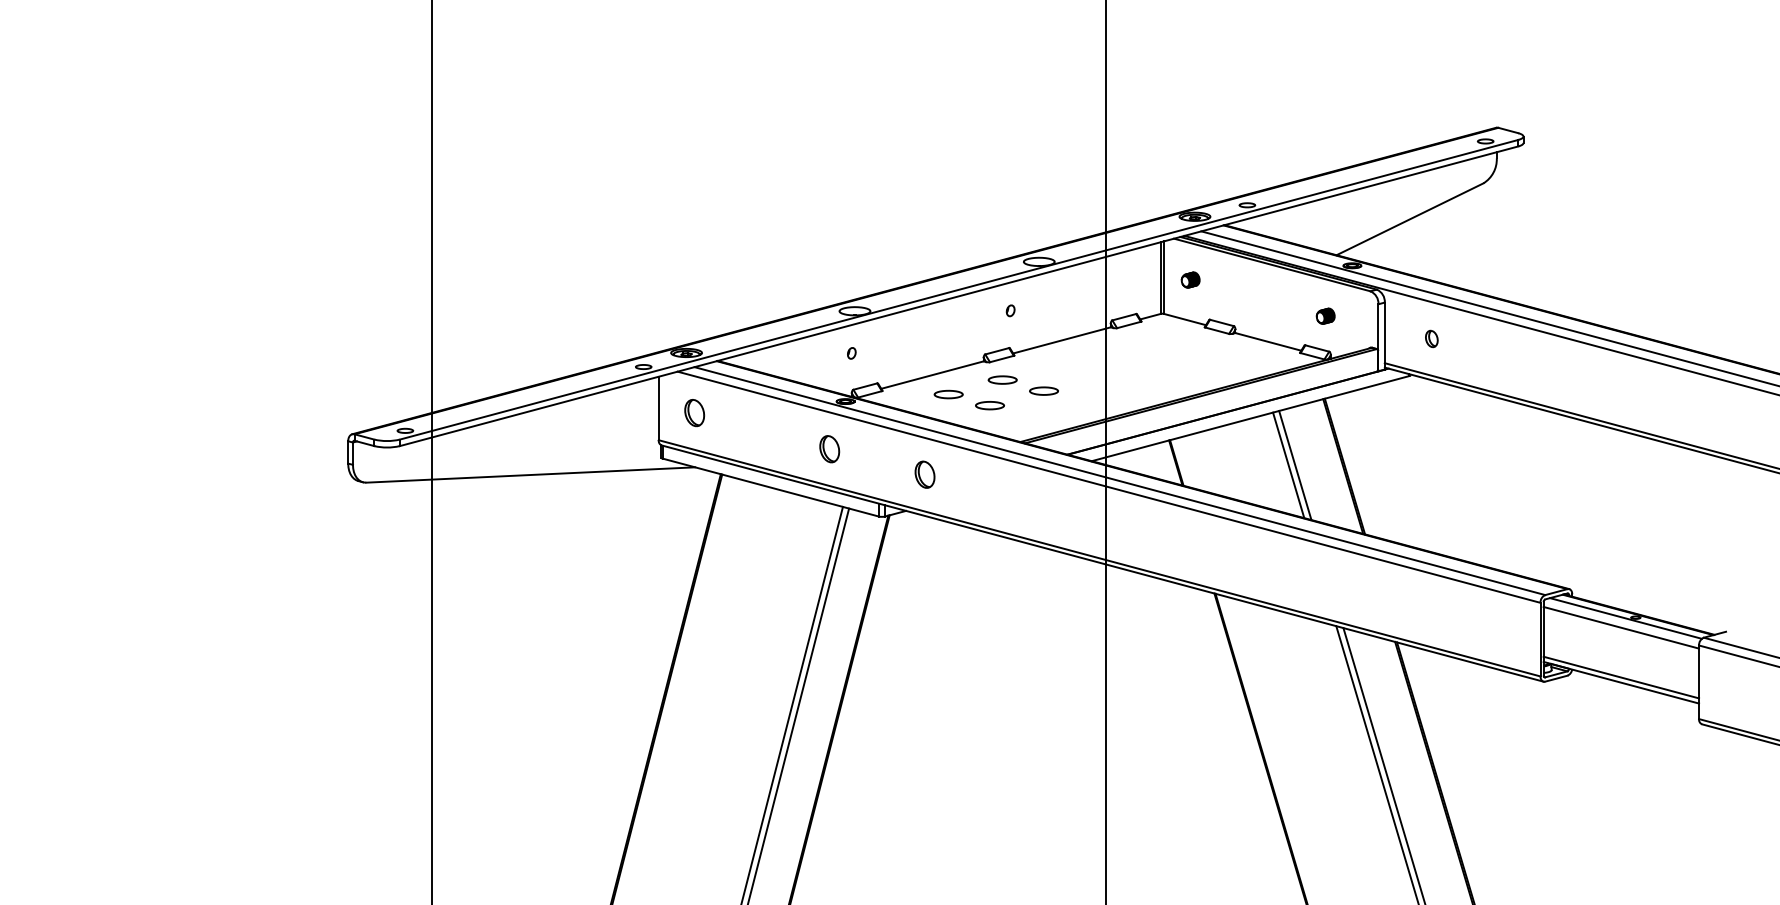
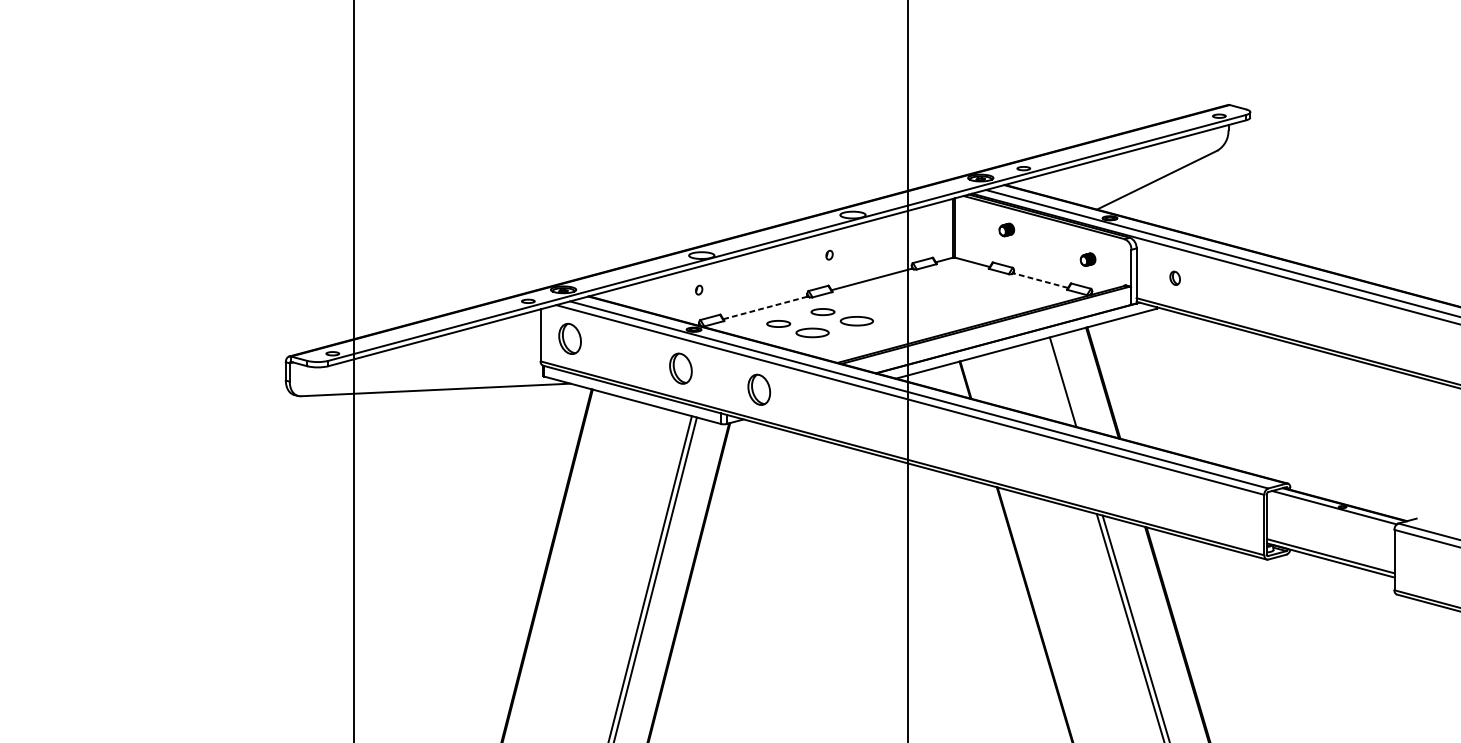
part: (1190, 279) -> (1006, 229), moved
line: (1267, 341) -> (1040, 280), solid -> dashed
line: (932, 375) -> (765, 308), solid -> dashed
part: (1043, 390) -> (856, 320), size x1.4
part: (989, 405) -> (812, 332), size x1.4
part: (694, 413) -> (570, 339), size x1.4
part: (829, 449) -> (680, 369), size x1.4
line: (1288, 465) -> (1057, 382), removed
part: (924, 474) -> (758, 389), size x1.4
line: (1621, 627) -> (1330, 515), removed

